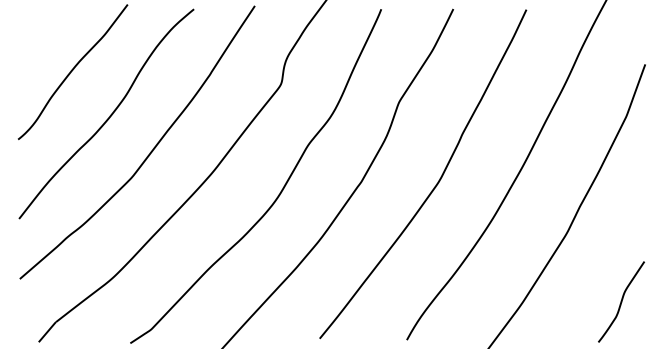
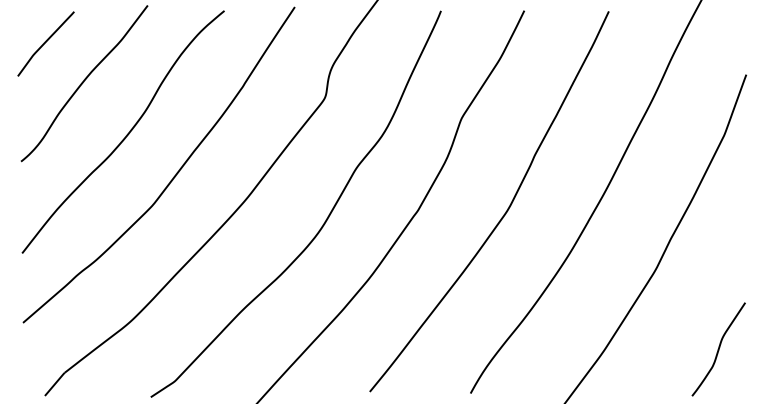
curve: (39, 37) -> (45, 43), added

